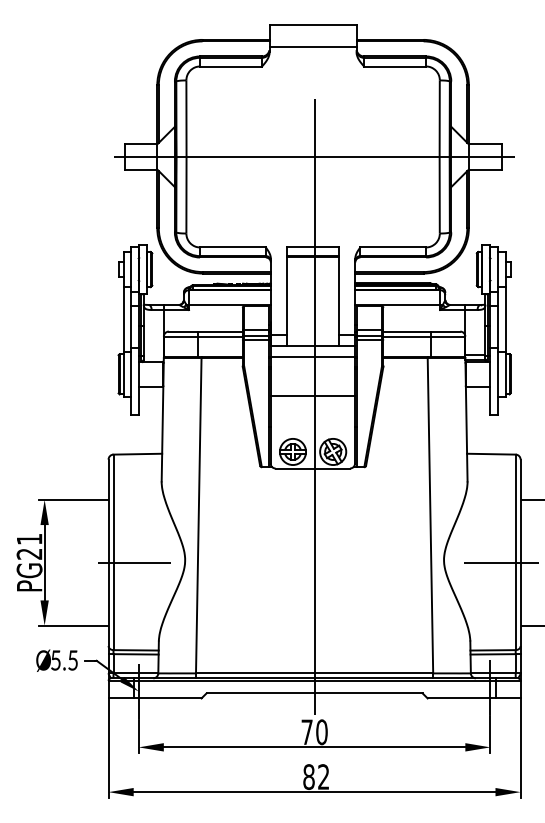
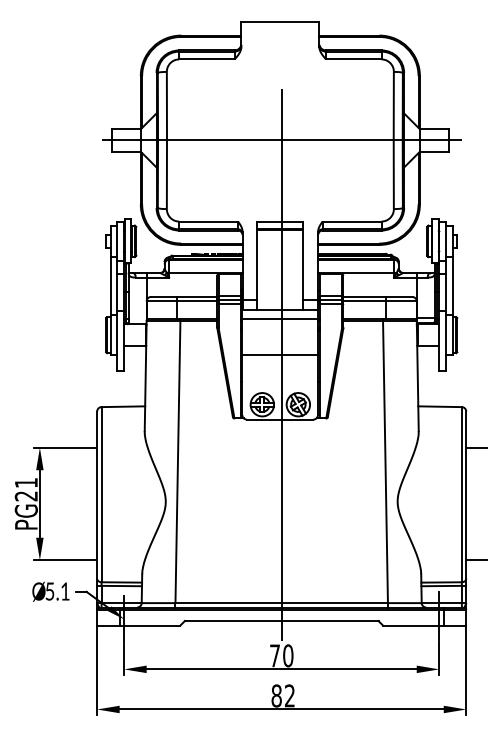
line: (313, 46) -> (280, 41), removed
line: (133, 562) -> (119, 503), removed
line: (501, 562) -> (449, 503), removed
text: (73, 660) -> (65, 591), 5.5 -> 5.1

